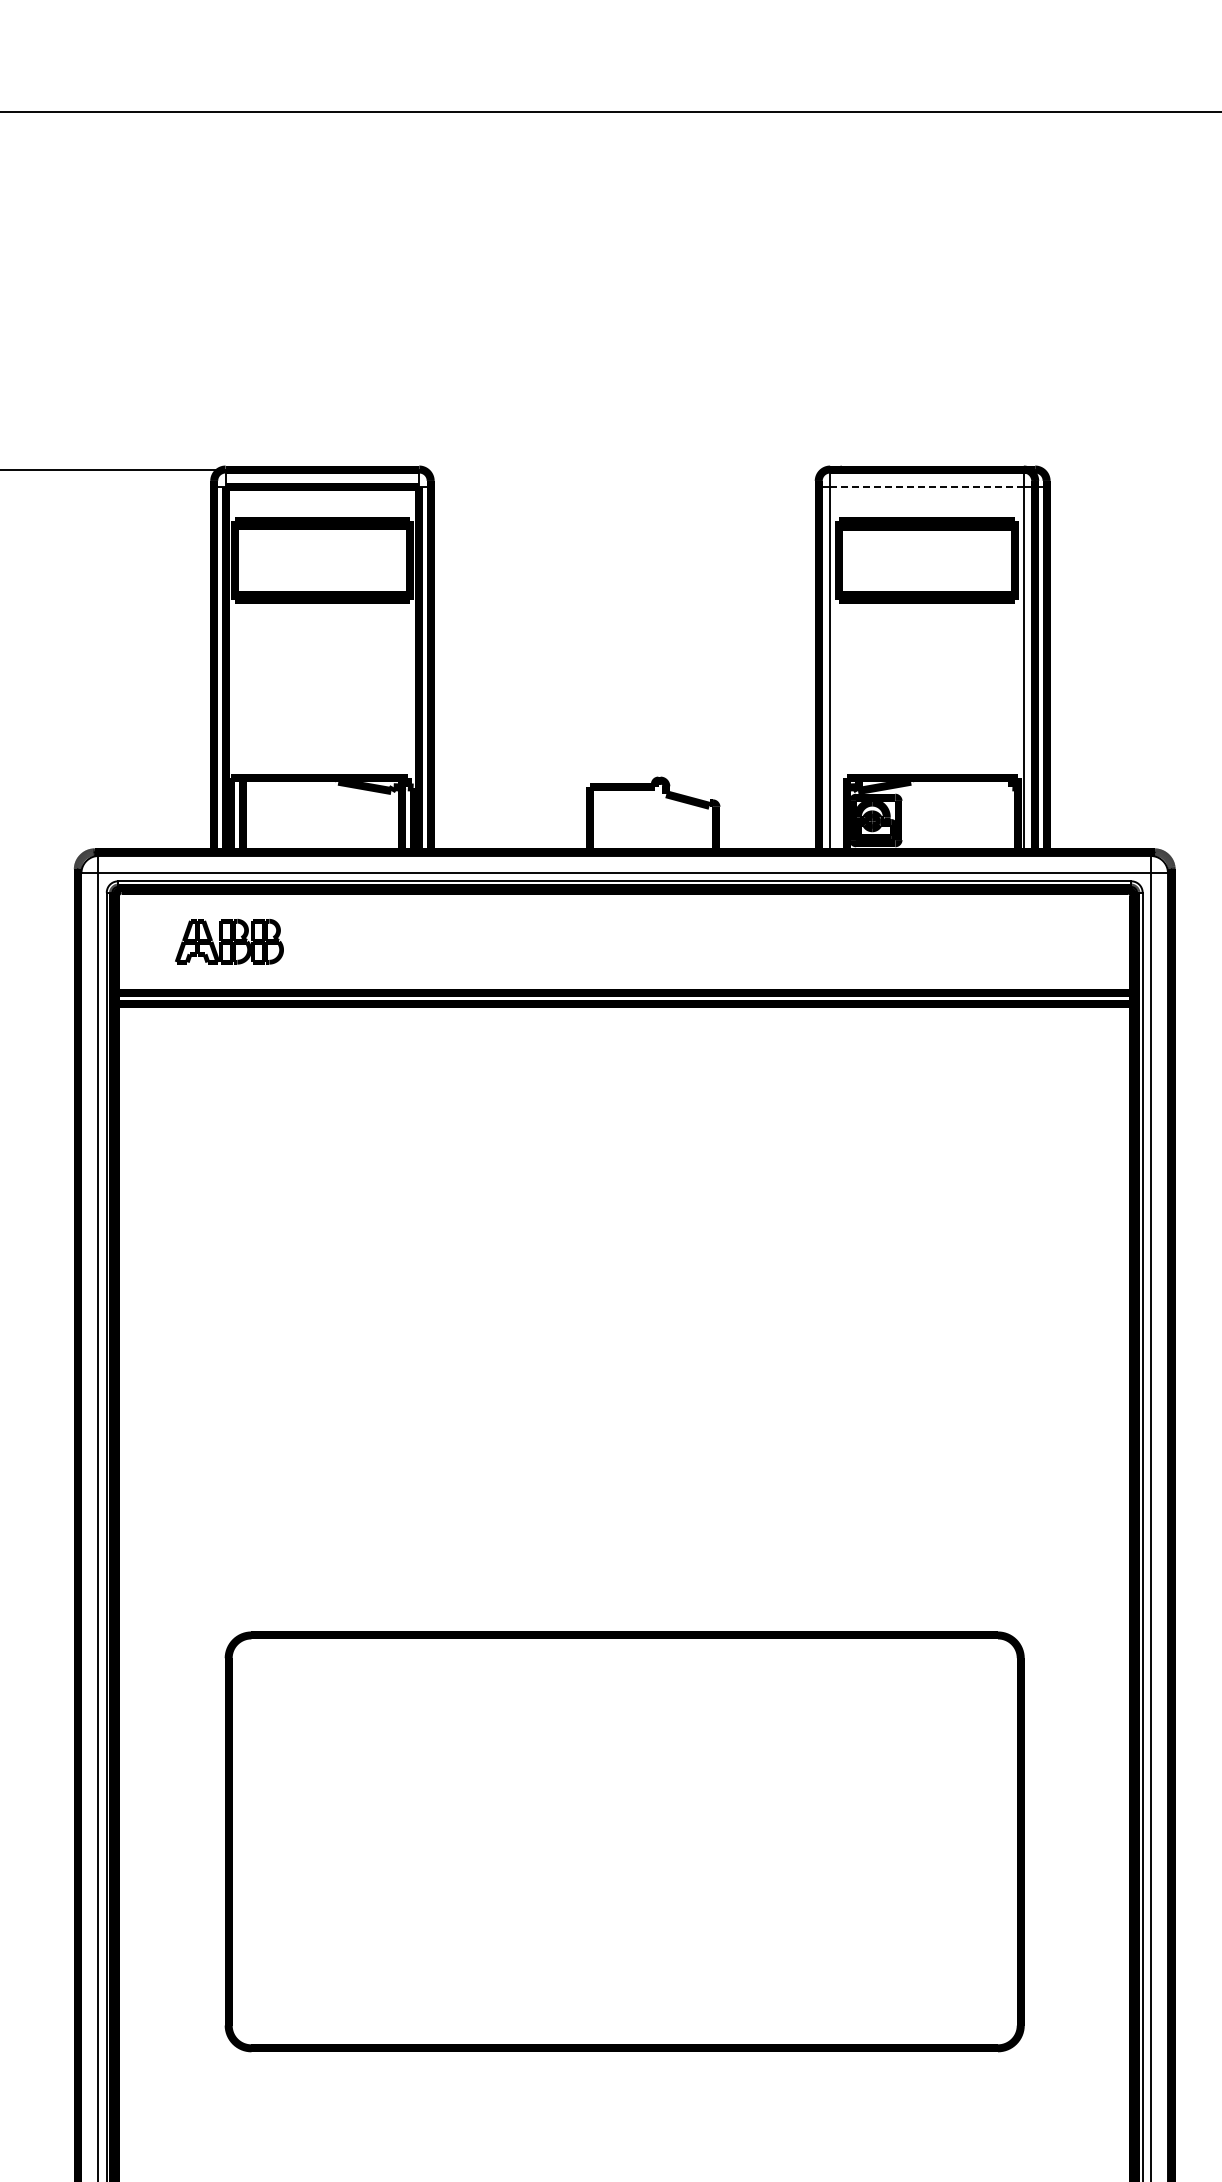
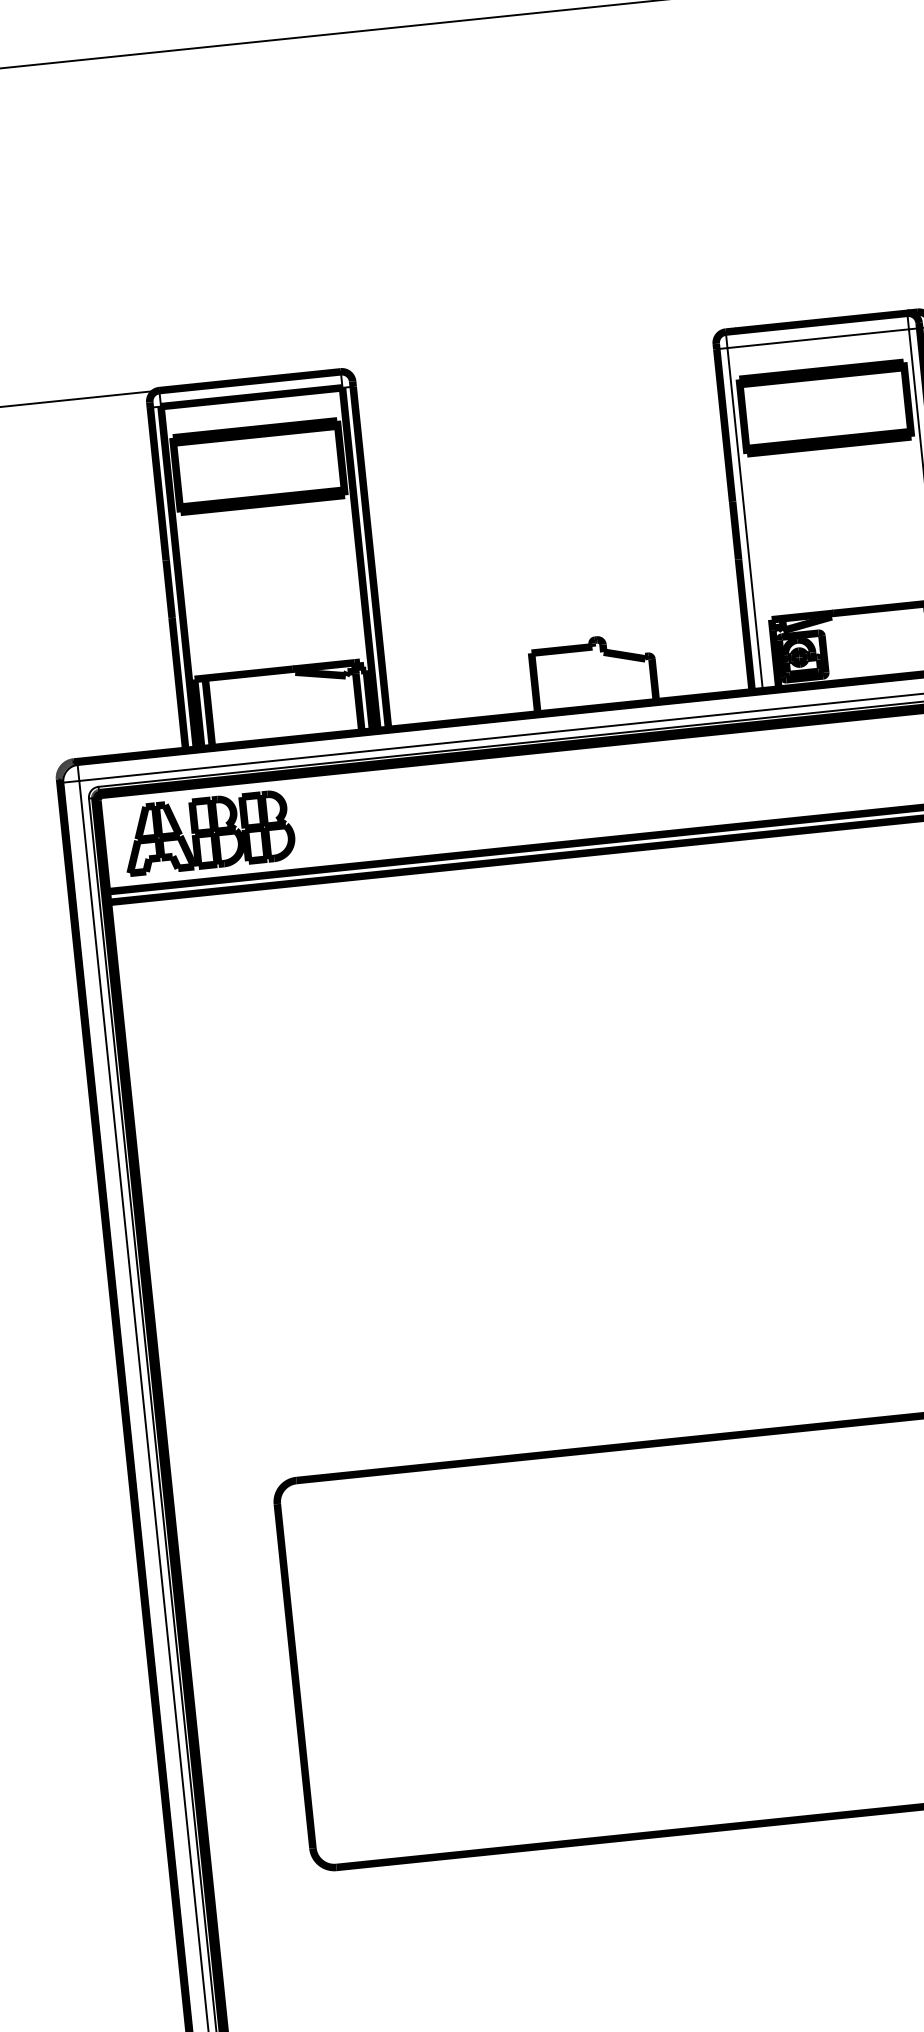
line: (926, 486) -> (817, 338), dashed -> solid
part: (229, 941) -> (208, 832), size x1.67

